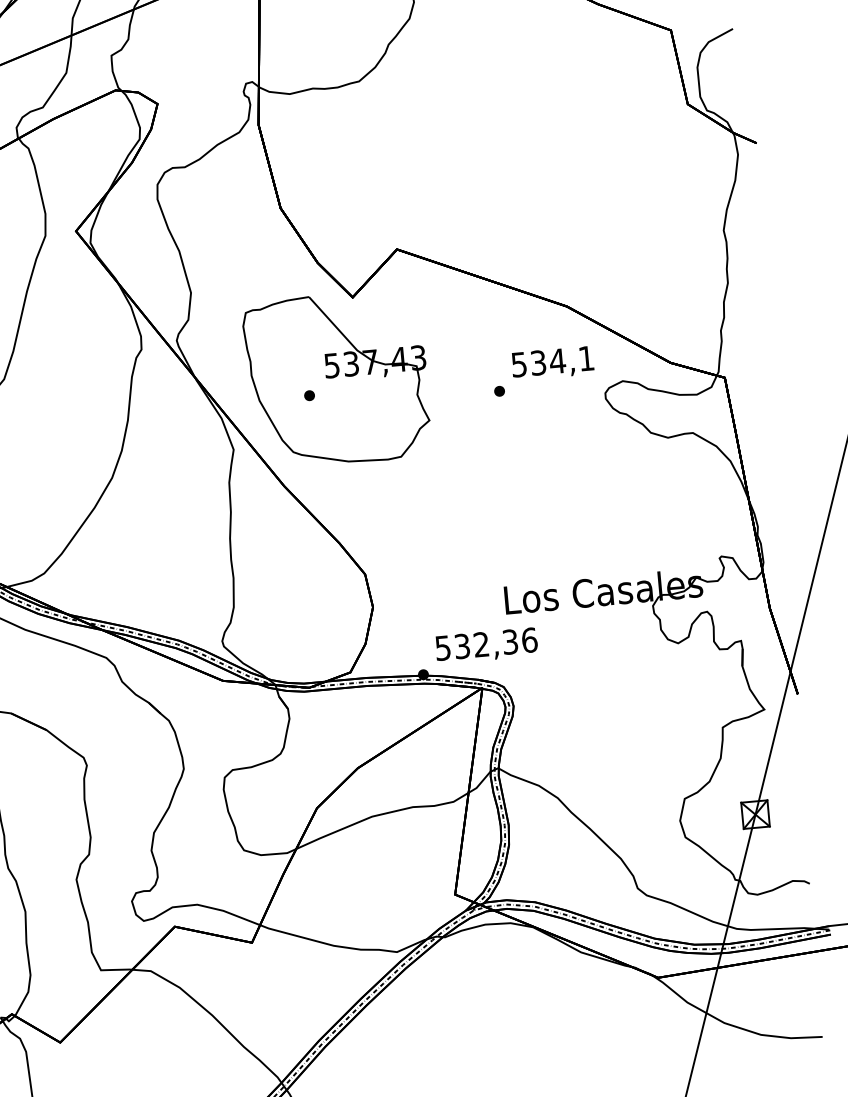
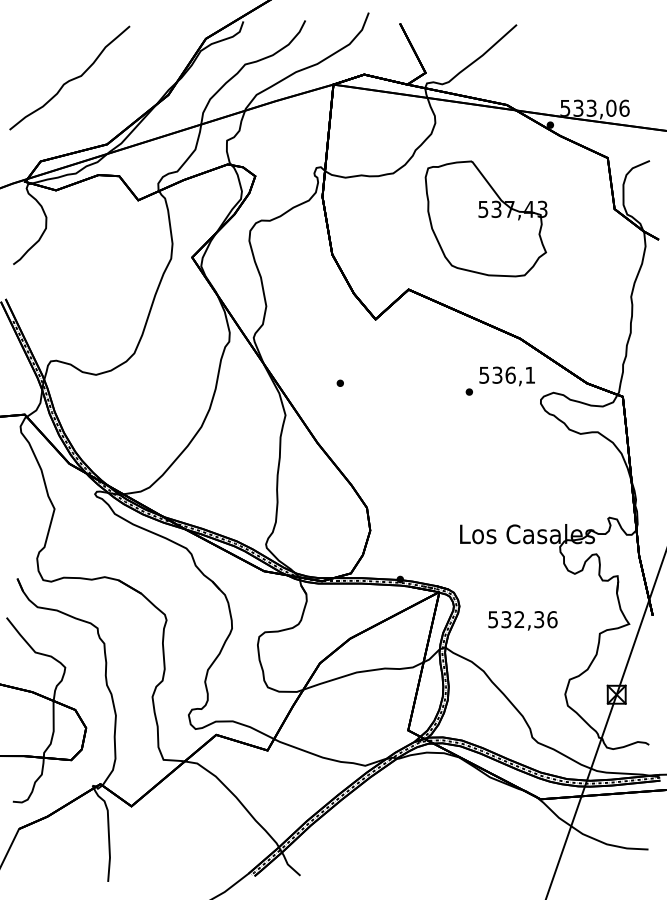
text: (557, 360) -> (510, 374), 534,1 -> 536,1
part: (336, 378) -> (485, 218), moved
text: (486, 645) -> (522, 620), moved

